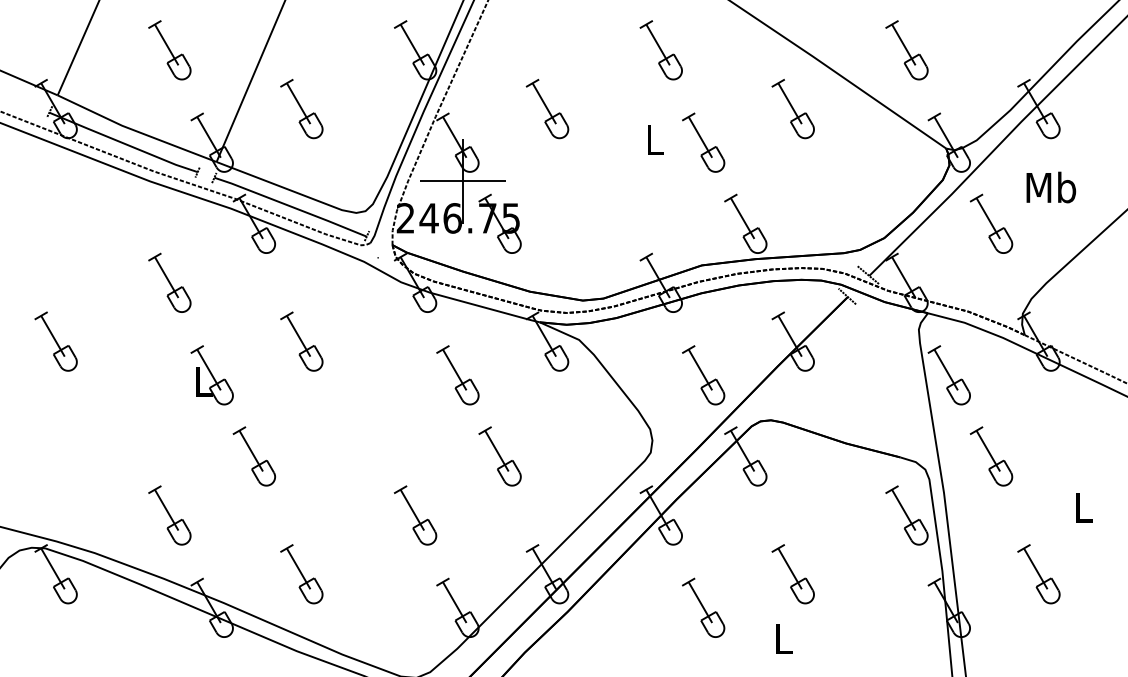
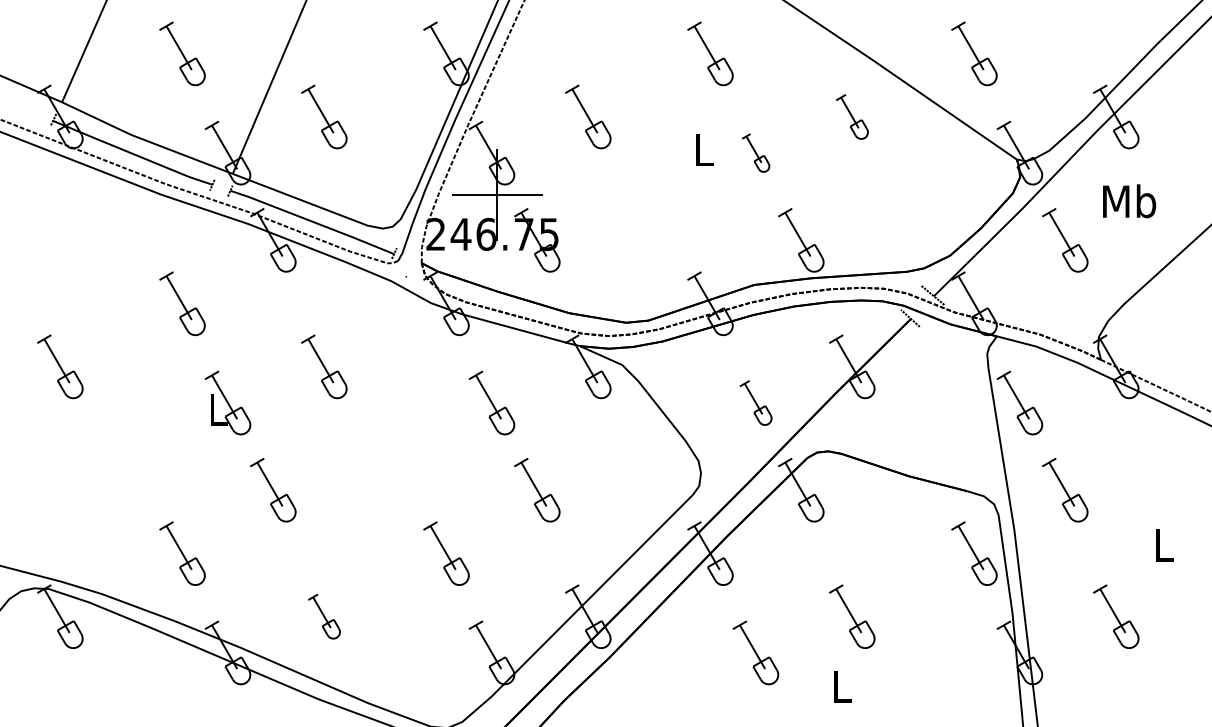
part: (793, 108) -> (852, 116), size x0.7
part: (703, 142) -> (755, 152), size x0.6
part: (703, 374) -> (755, 402), size x0.7
part: (301, 573) -> (324, 616), size x0.7

